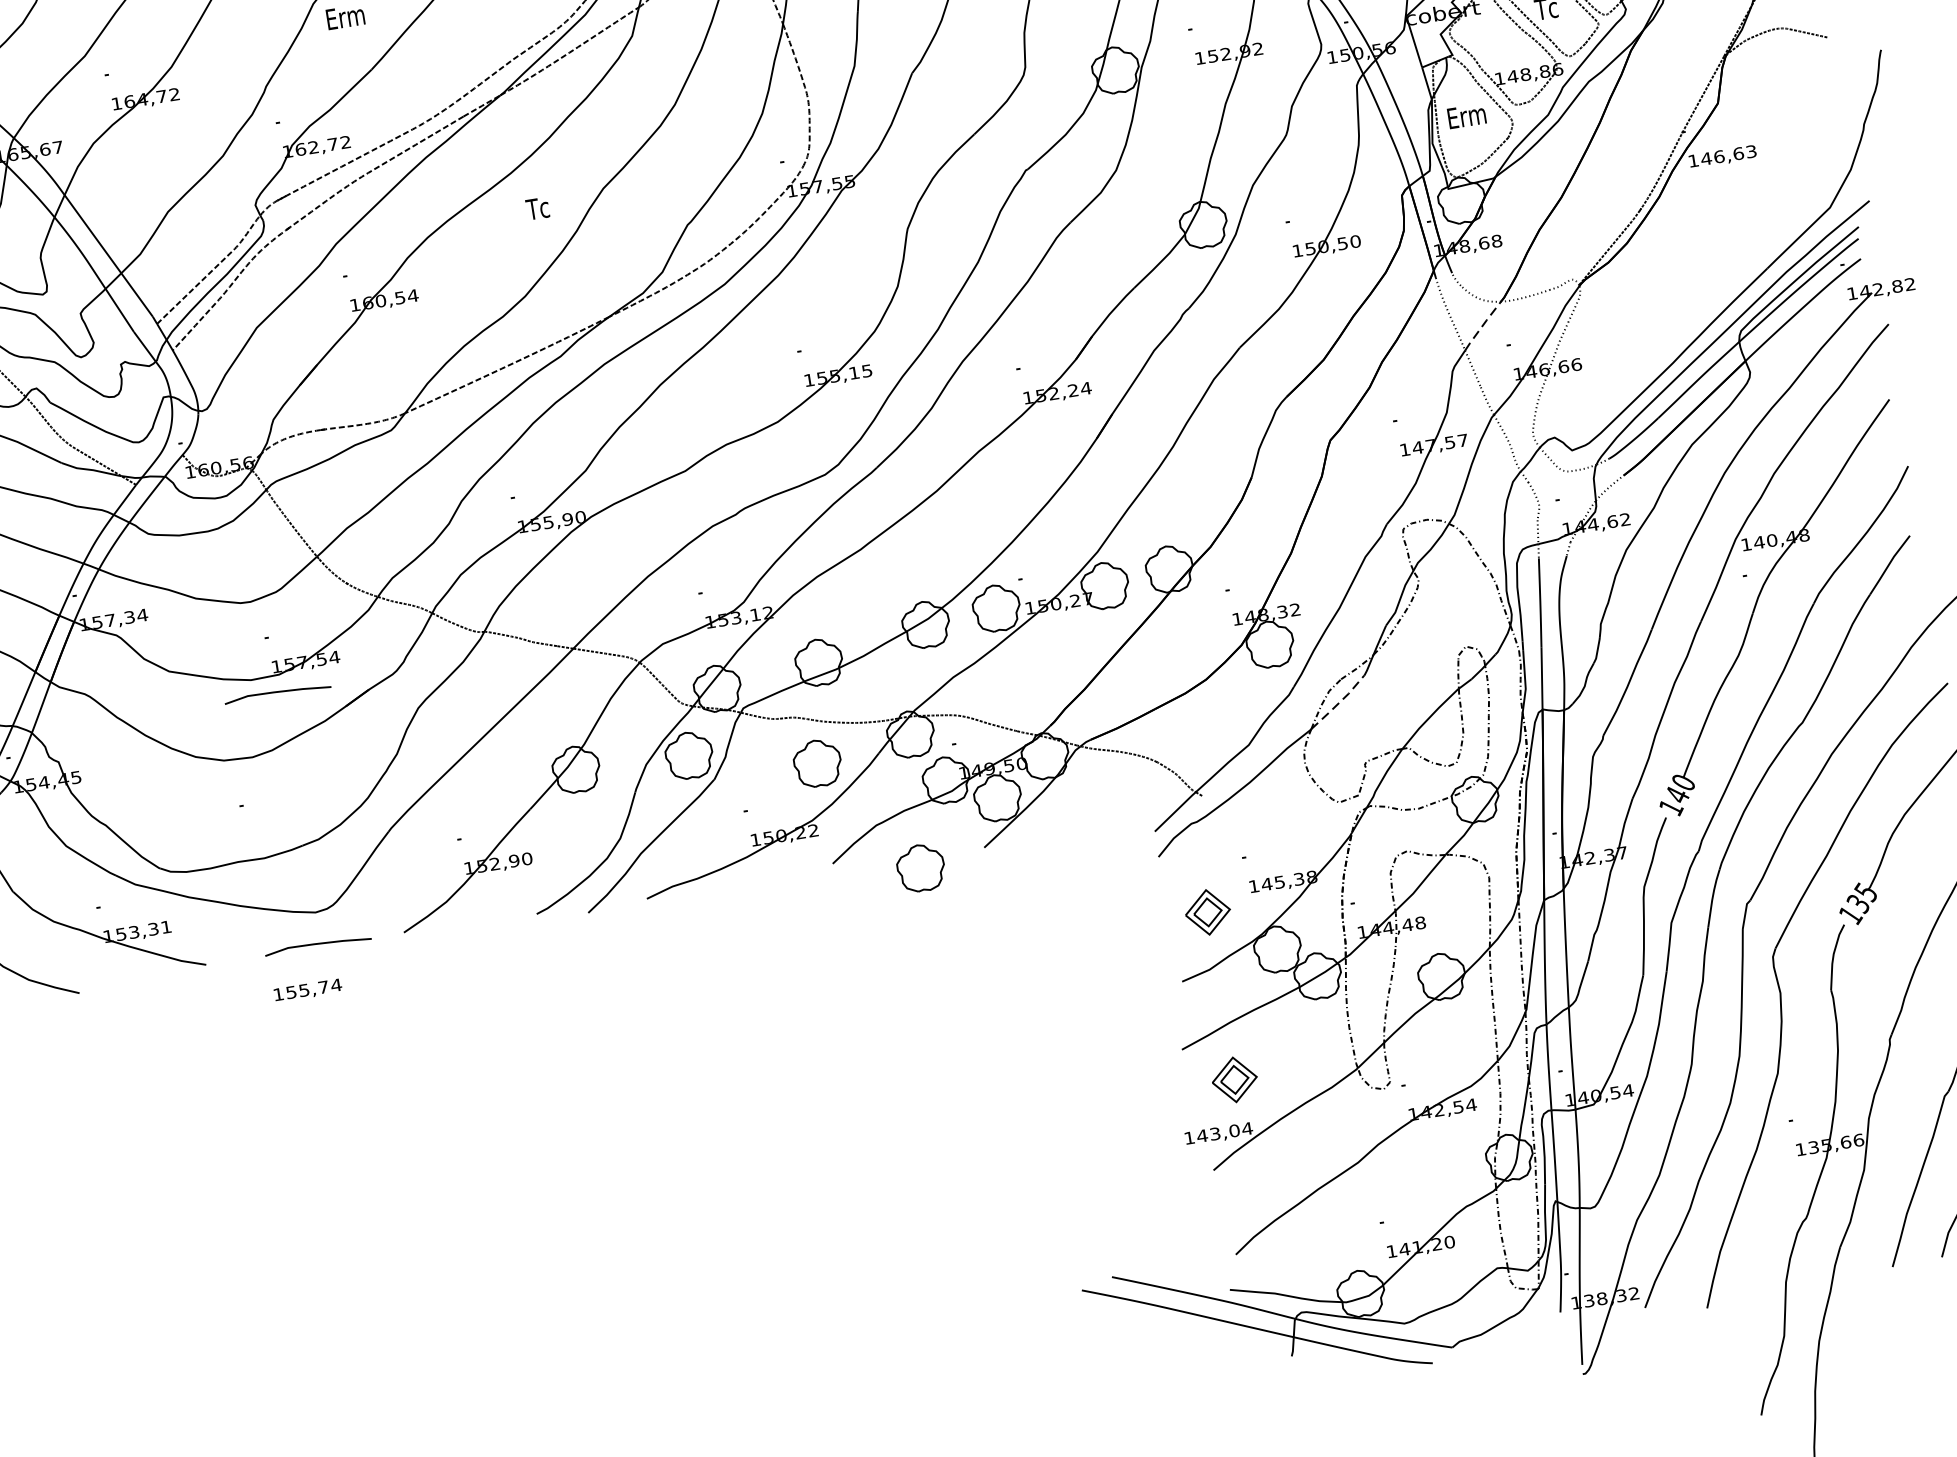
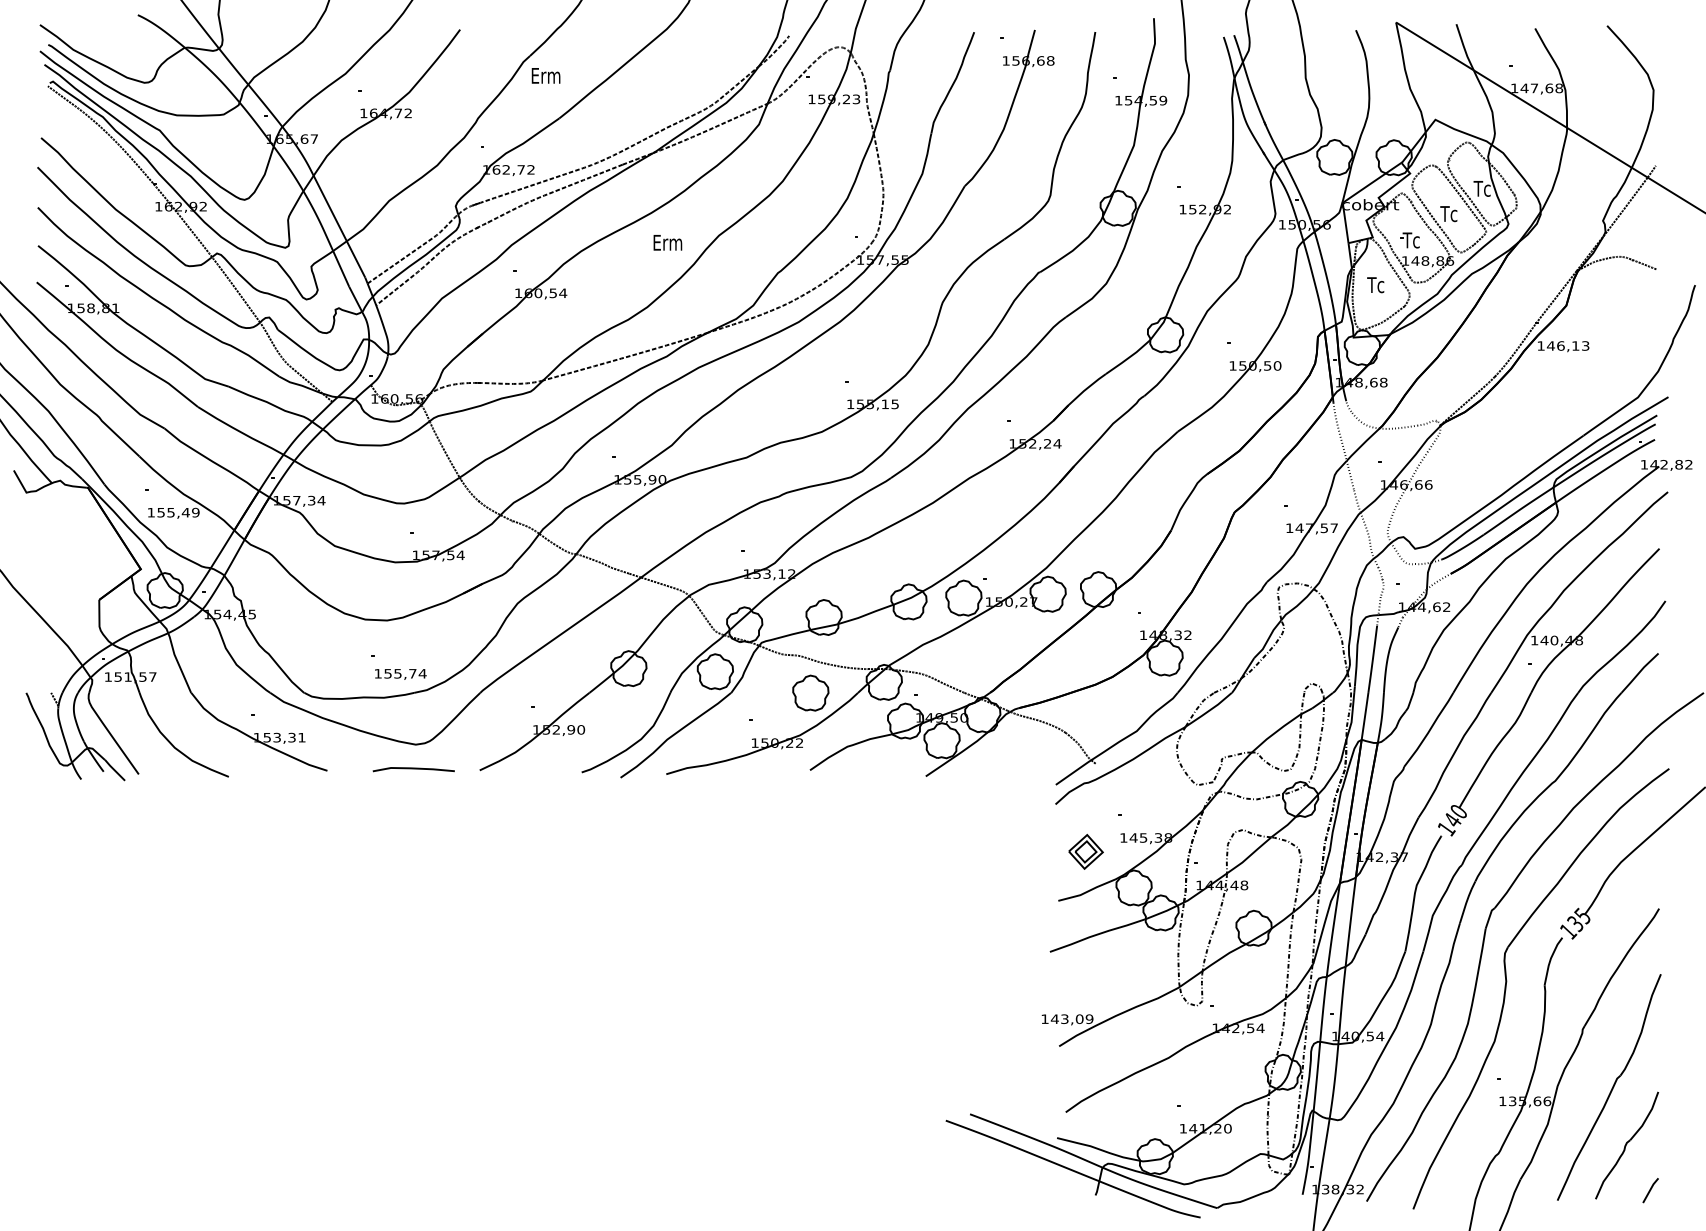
part: (1500, 51) -> (1409, 240), added
text: (1467, 116) -> (1376, 285), Erm -> Tc
text: (1738, 153) -> (1575, 345), 146,63 -> 146,13
text: (537, 208) -> (667, 242), Tc -> Erm
line: (1483, 325) -> (1363, 444), dashed -> solid
line: (277, 693) -> (413, 575), removed
line: (1338, 703) -> (1209, 710), dashed -> solid
part: (920, 867) -> (875, 783), removed
text: (307, 990) -> (400, 674), moved
part: (1234, 1079) -> (1085, 980), removed
text: (1247, 1129) -> (1089, 1019), 143,04 -> 143,09

